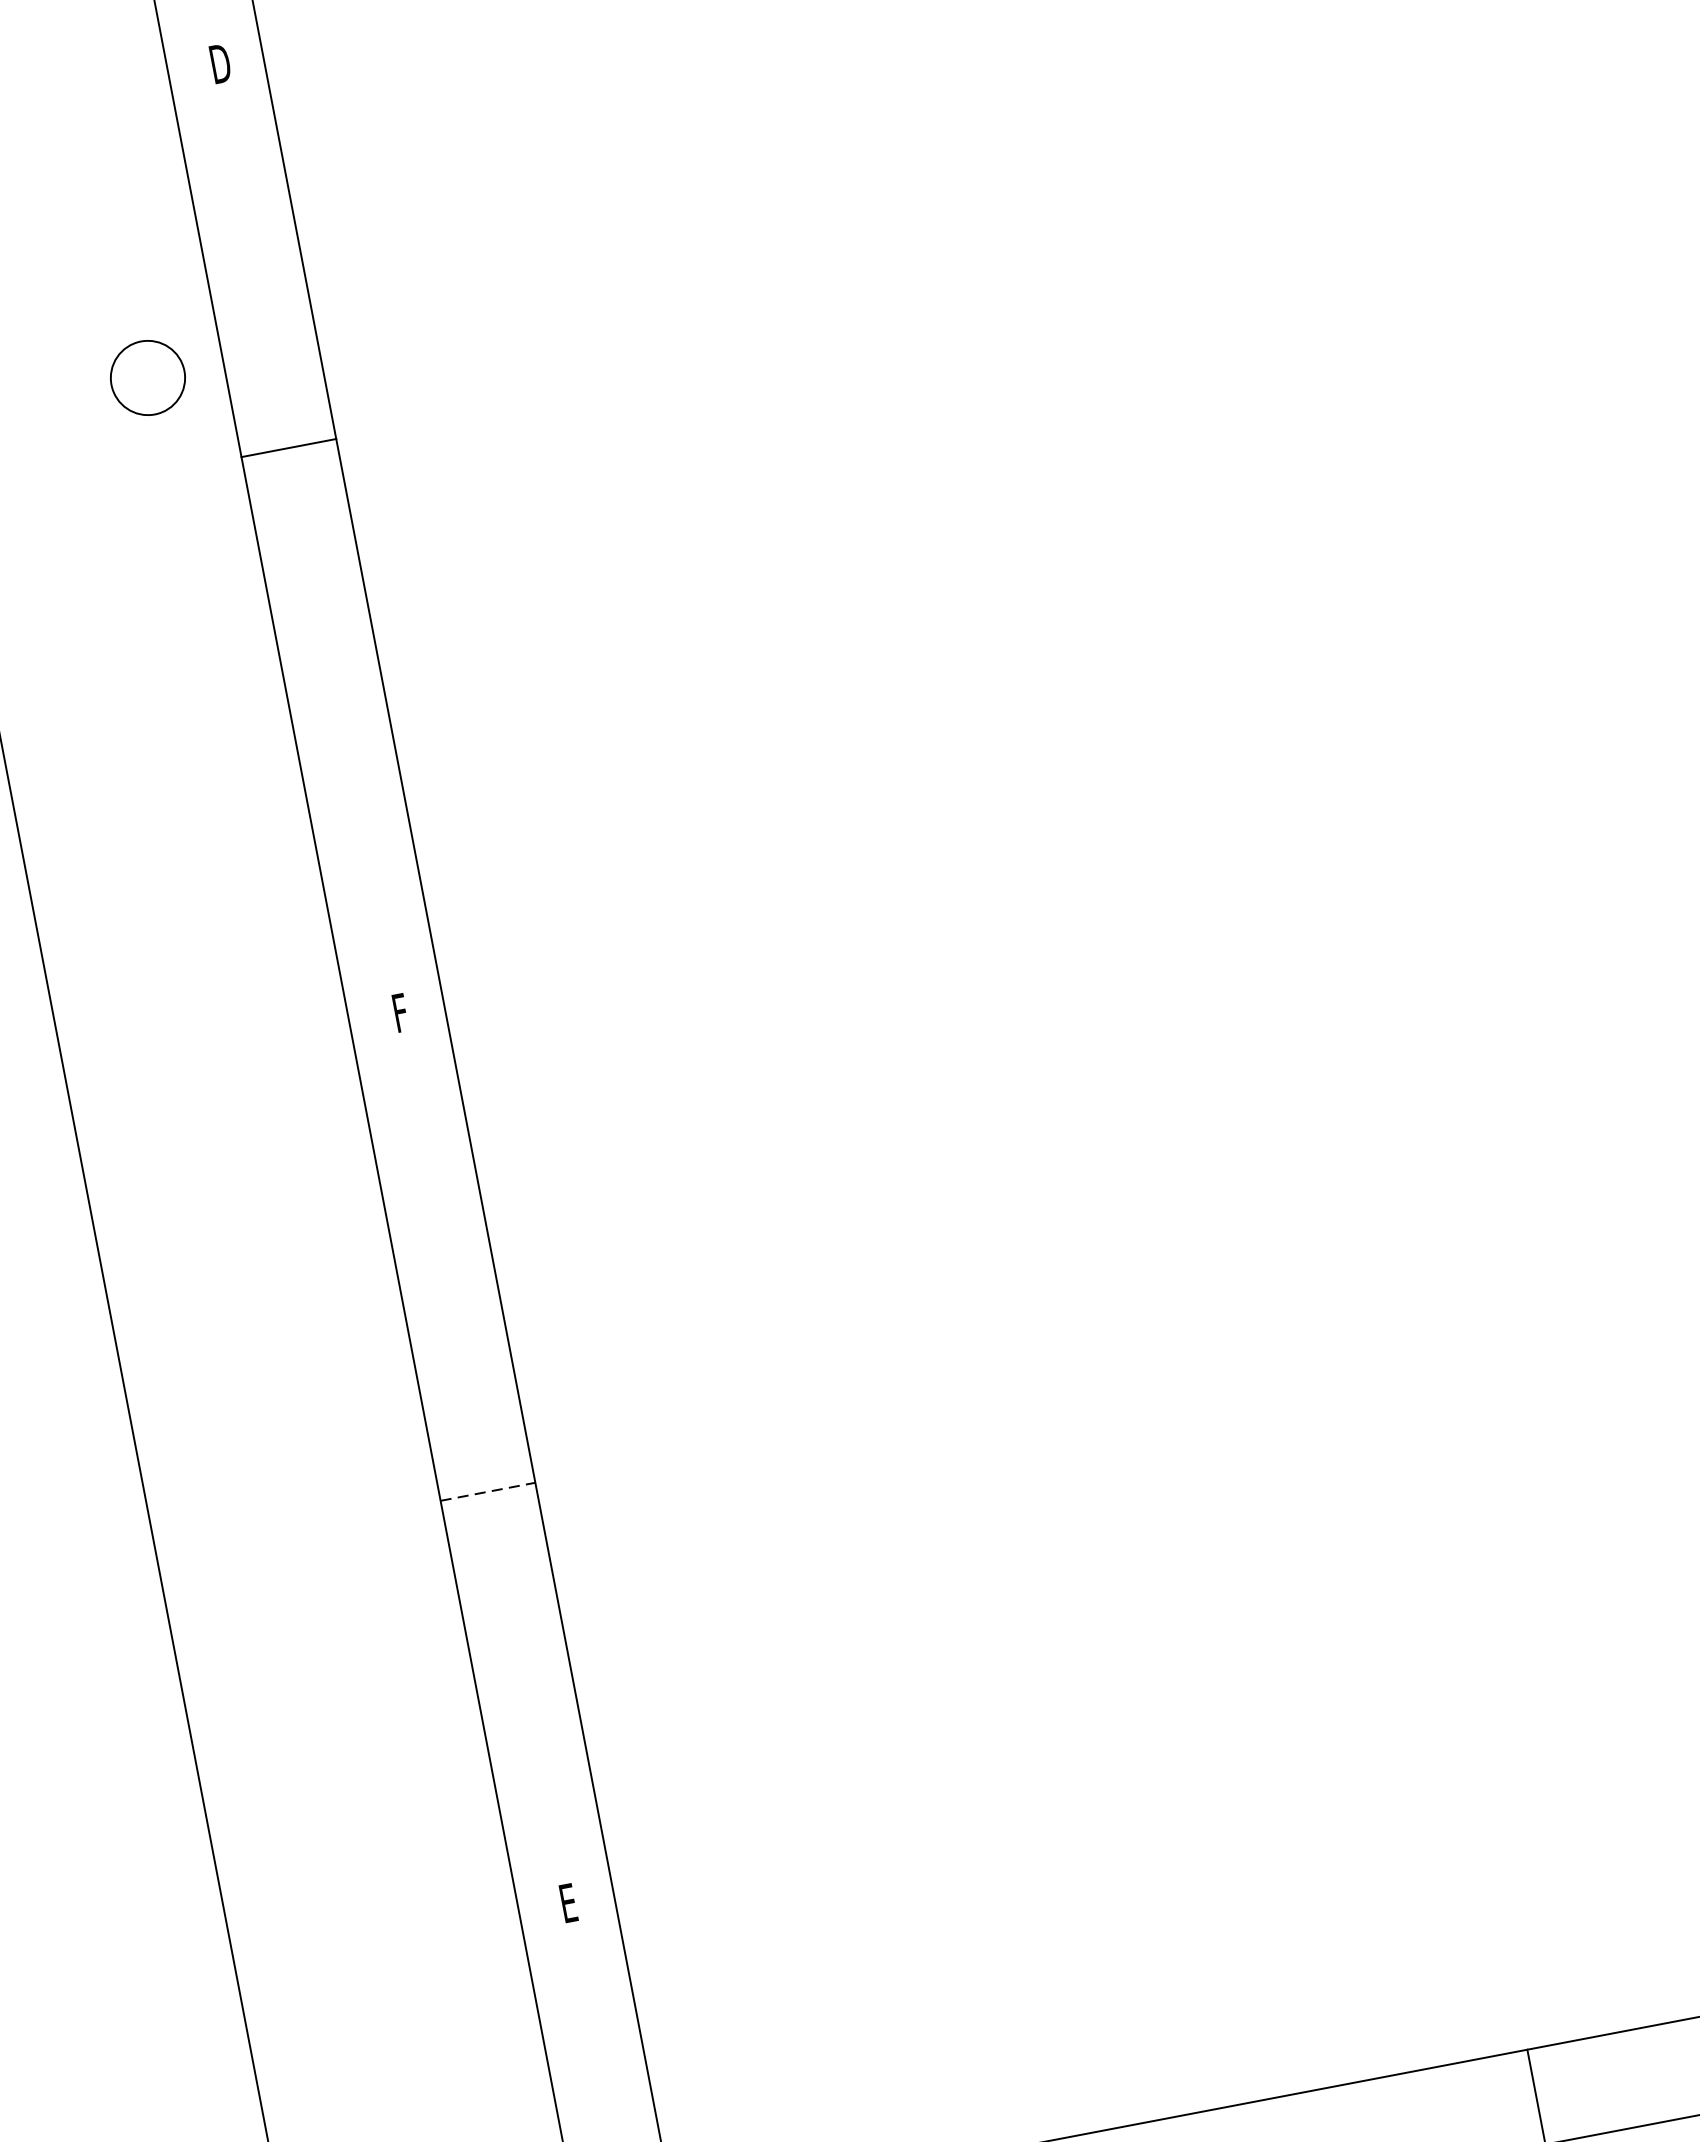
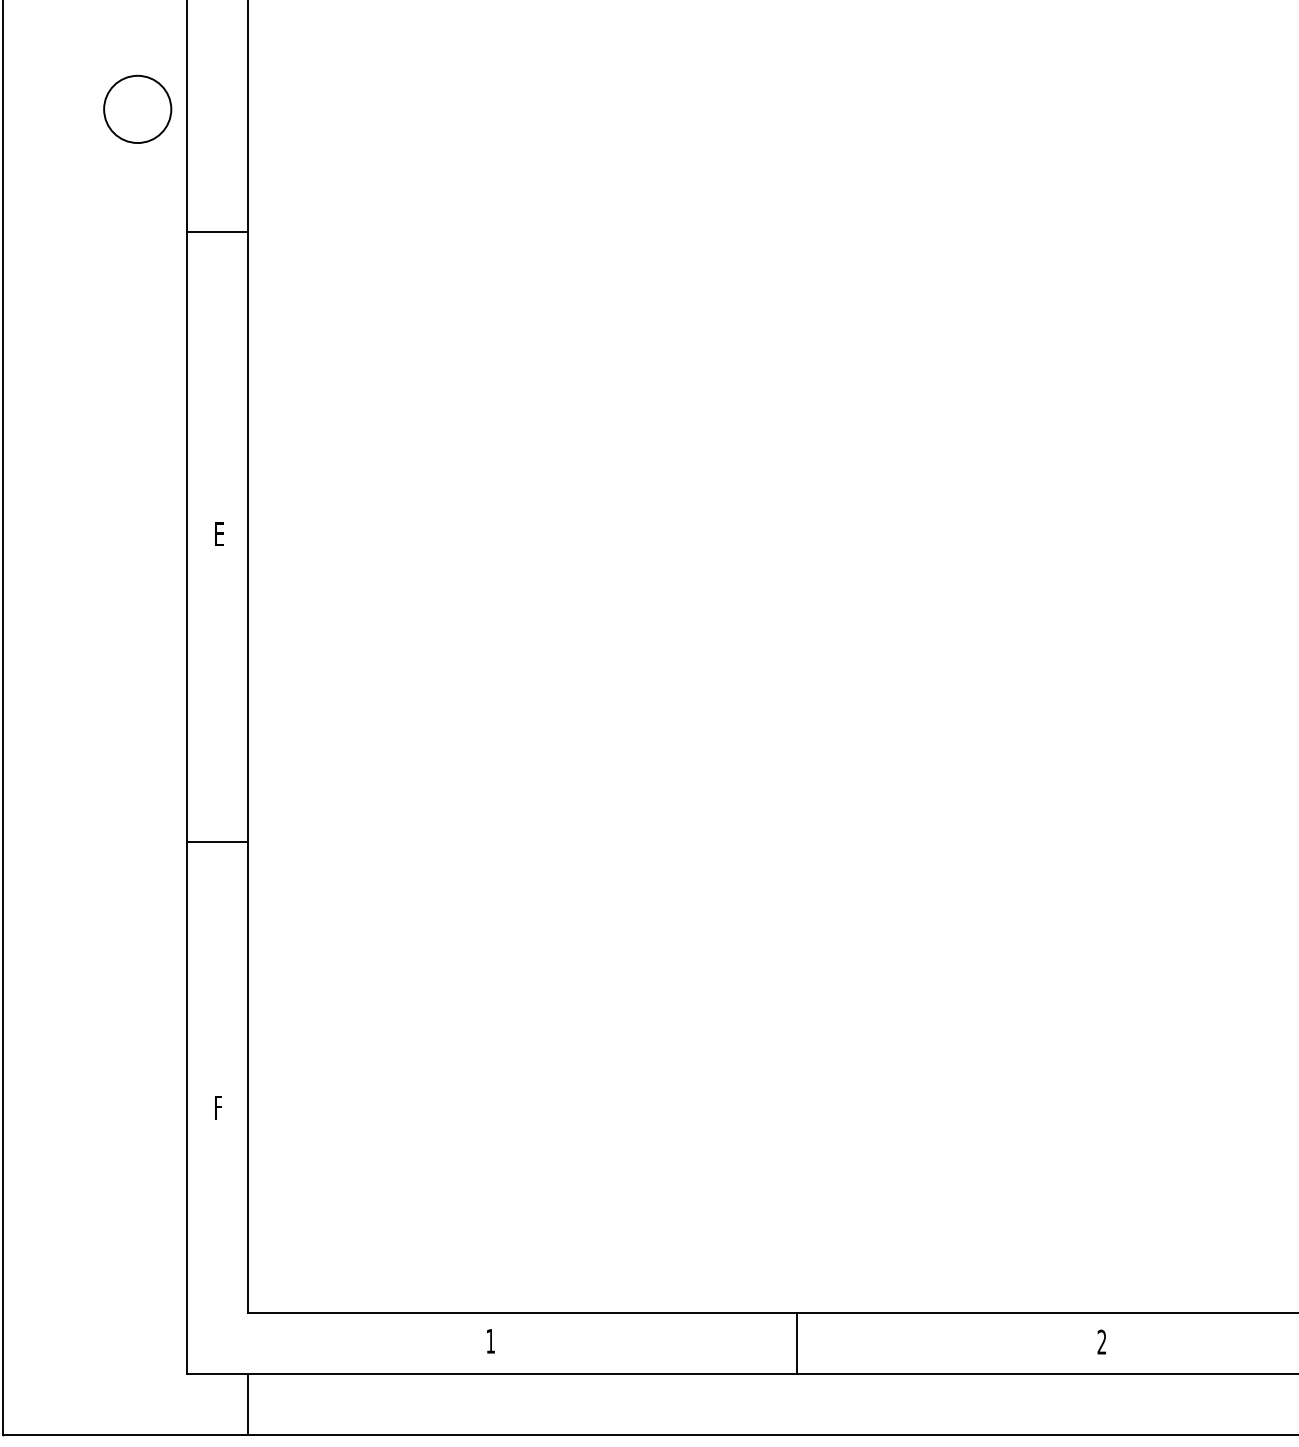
circle: (147, 376) -> (137, 108), size x1.43
line: (287, 448) -> (216, 231), moved
text: (400, 1011) -> (219, 533), F -> E
line: (488, 1491) -> (217, 842), dashed -> solid
text: (568, 1902) -> (218, 1107), E -> F

